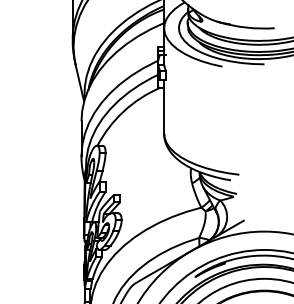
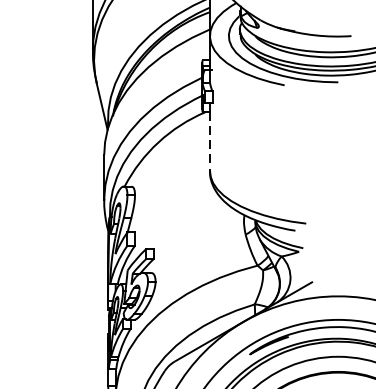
line: (164, 110) -> (210, 141), solid -> dashed

